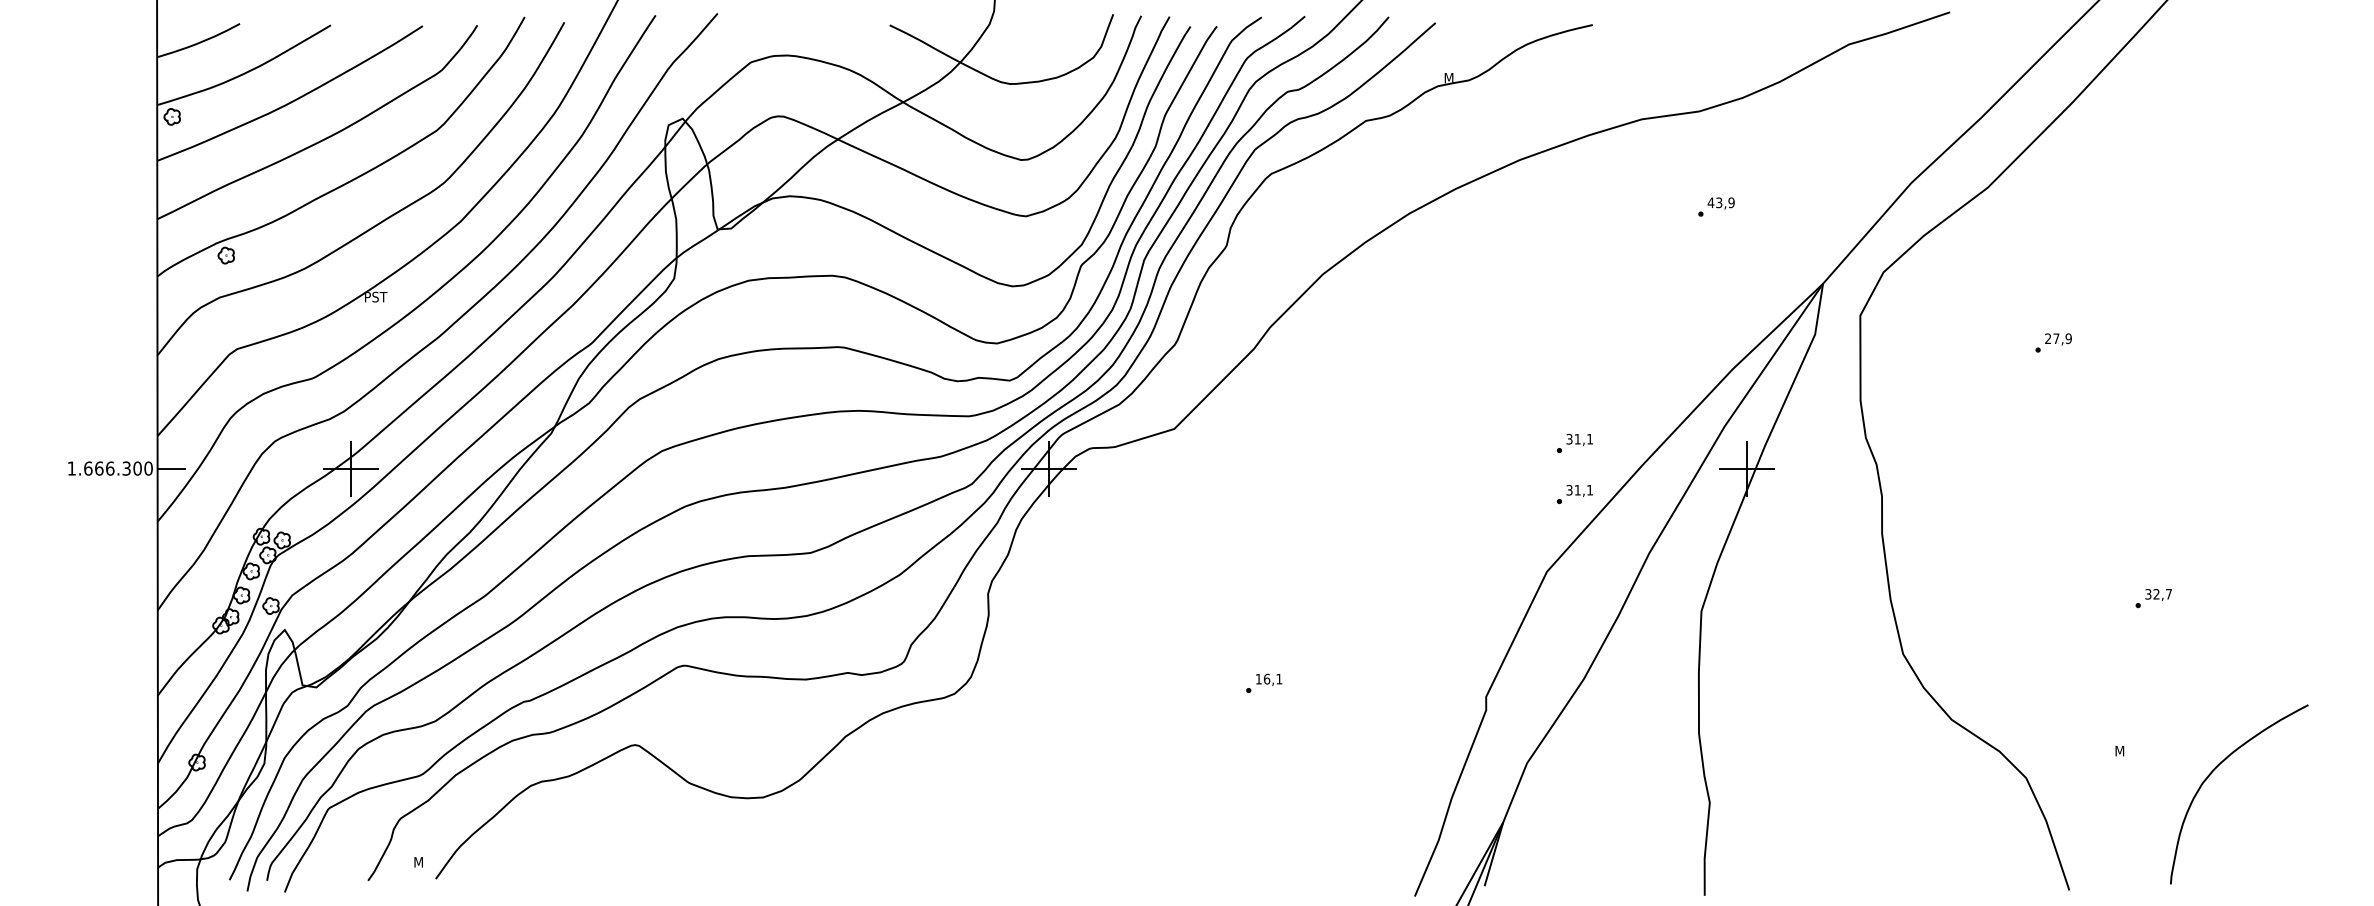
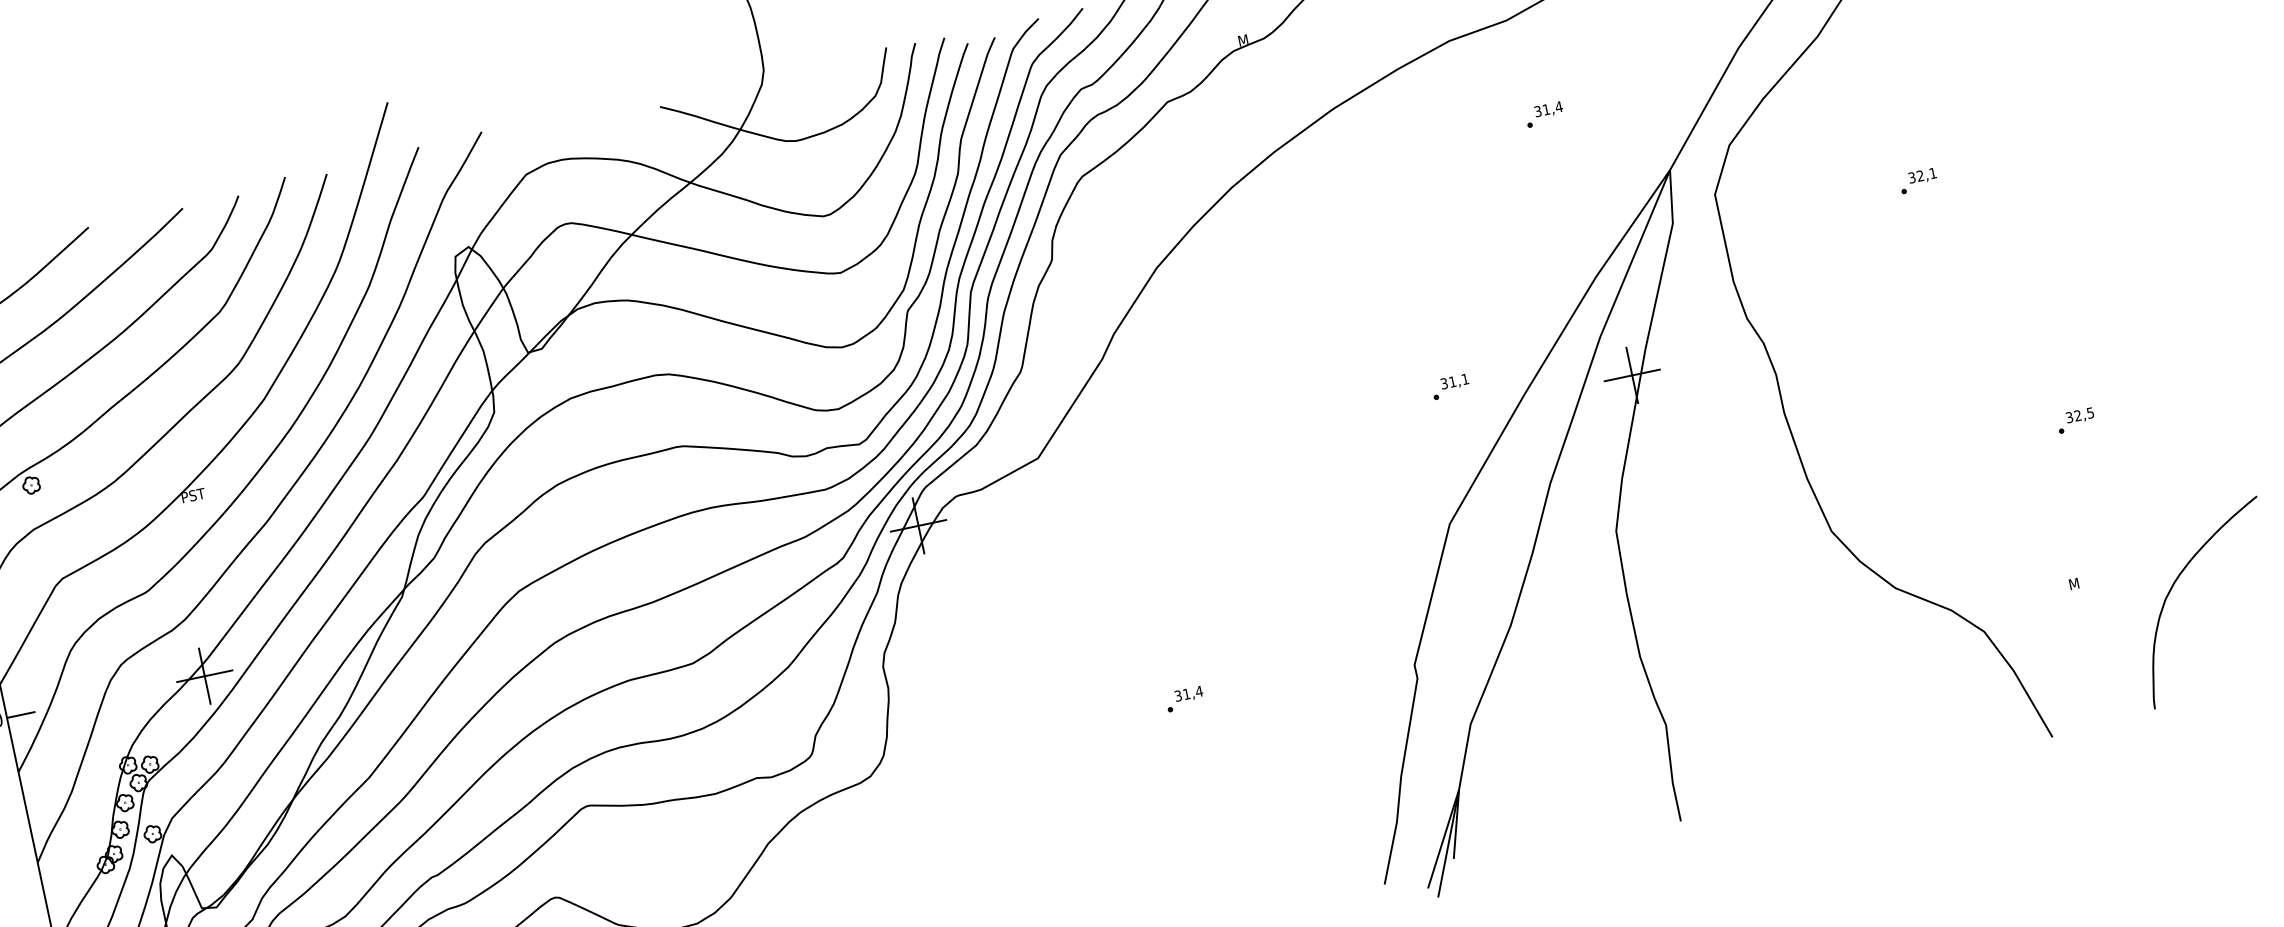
text: (1720, 202) -> (1547, 109), 43,9 -> 31,4
text: (2058, 338) -> (1922, 175), 27,9 -> 32,1
part: (1574, 494) -> (1461, 439), removed
text: (2168, 594) -> (2090, 413), 32,7 -> 32,5
text: (1268, 678) -> (1188, 693), 16,1 -> 31,4

